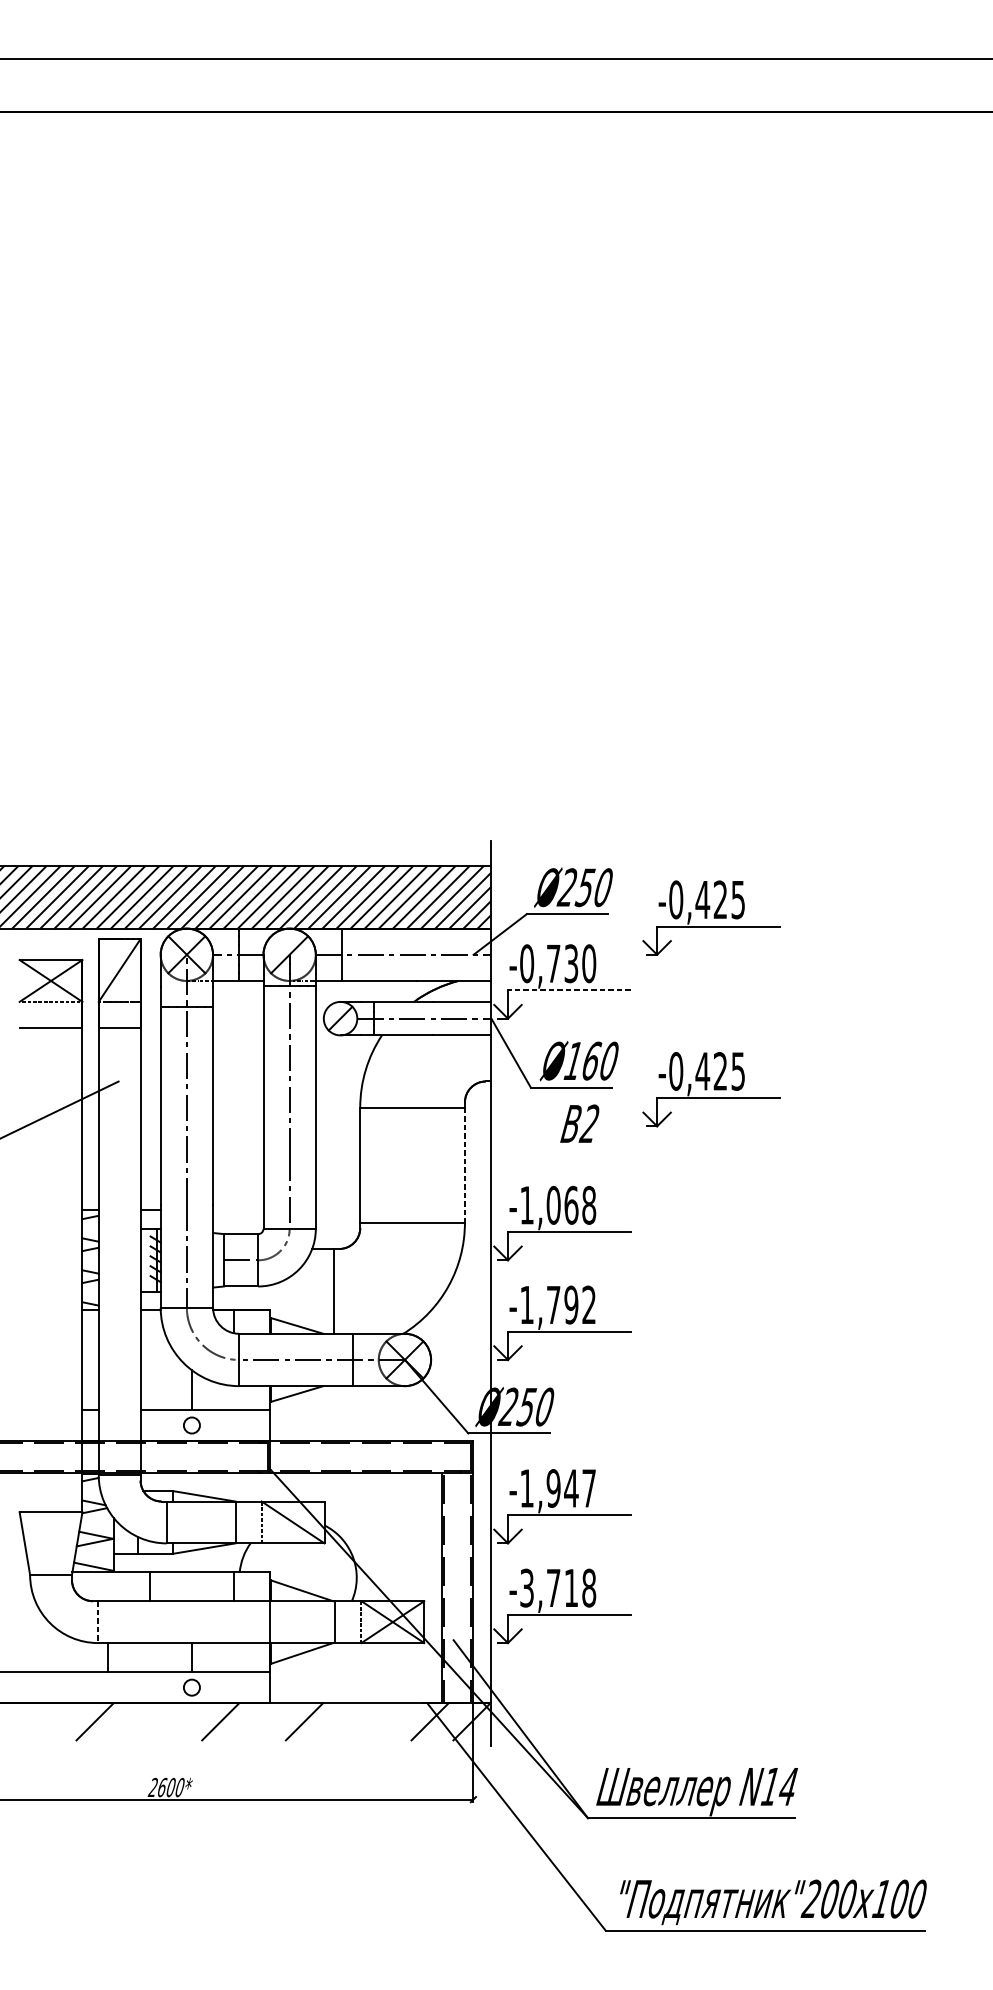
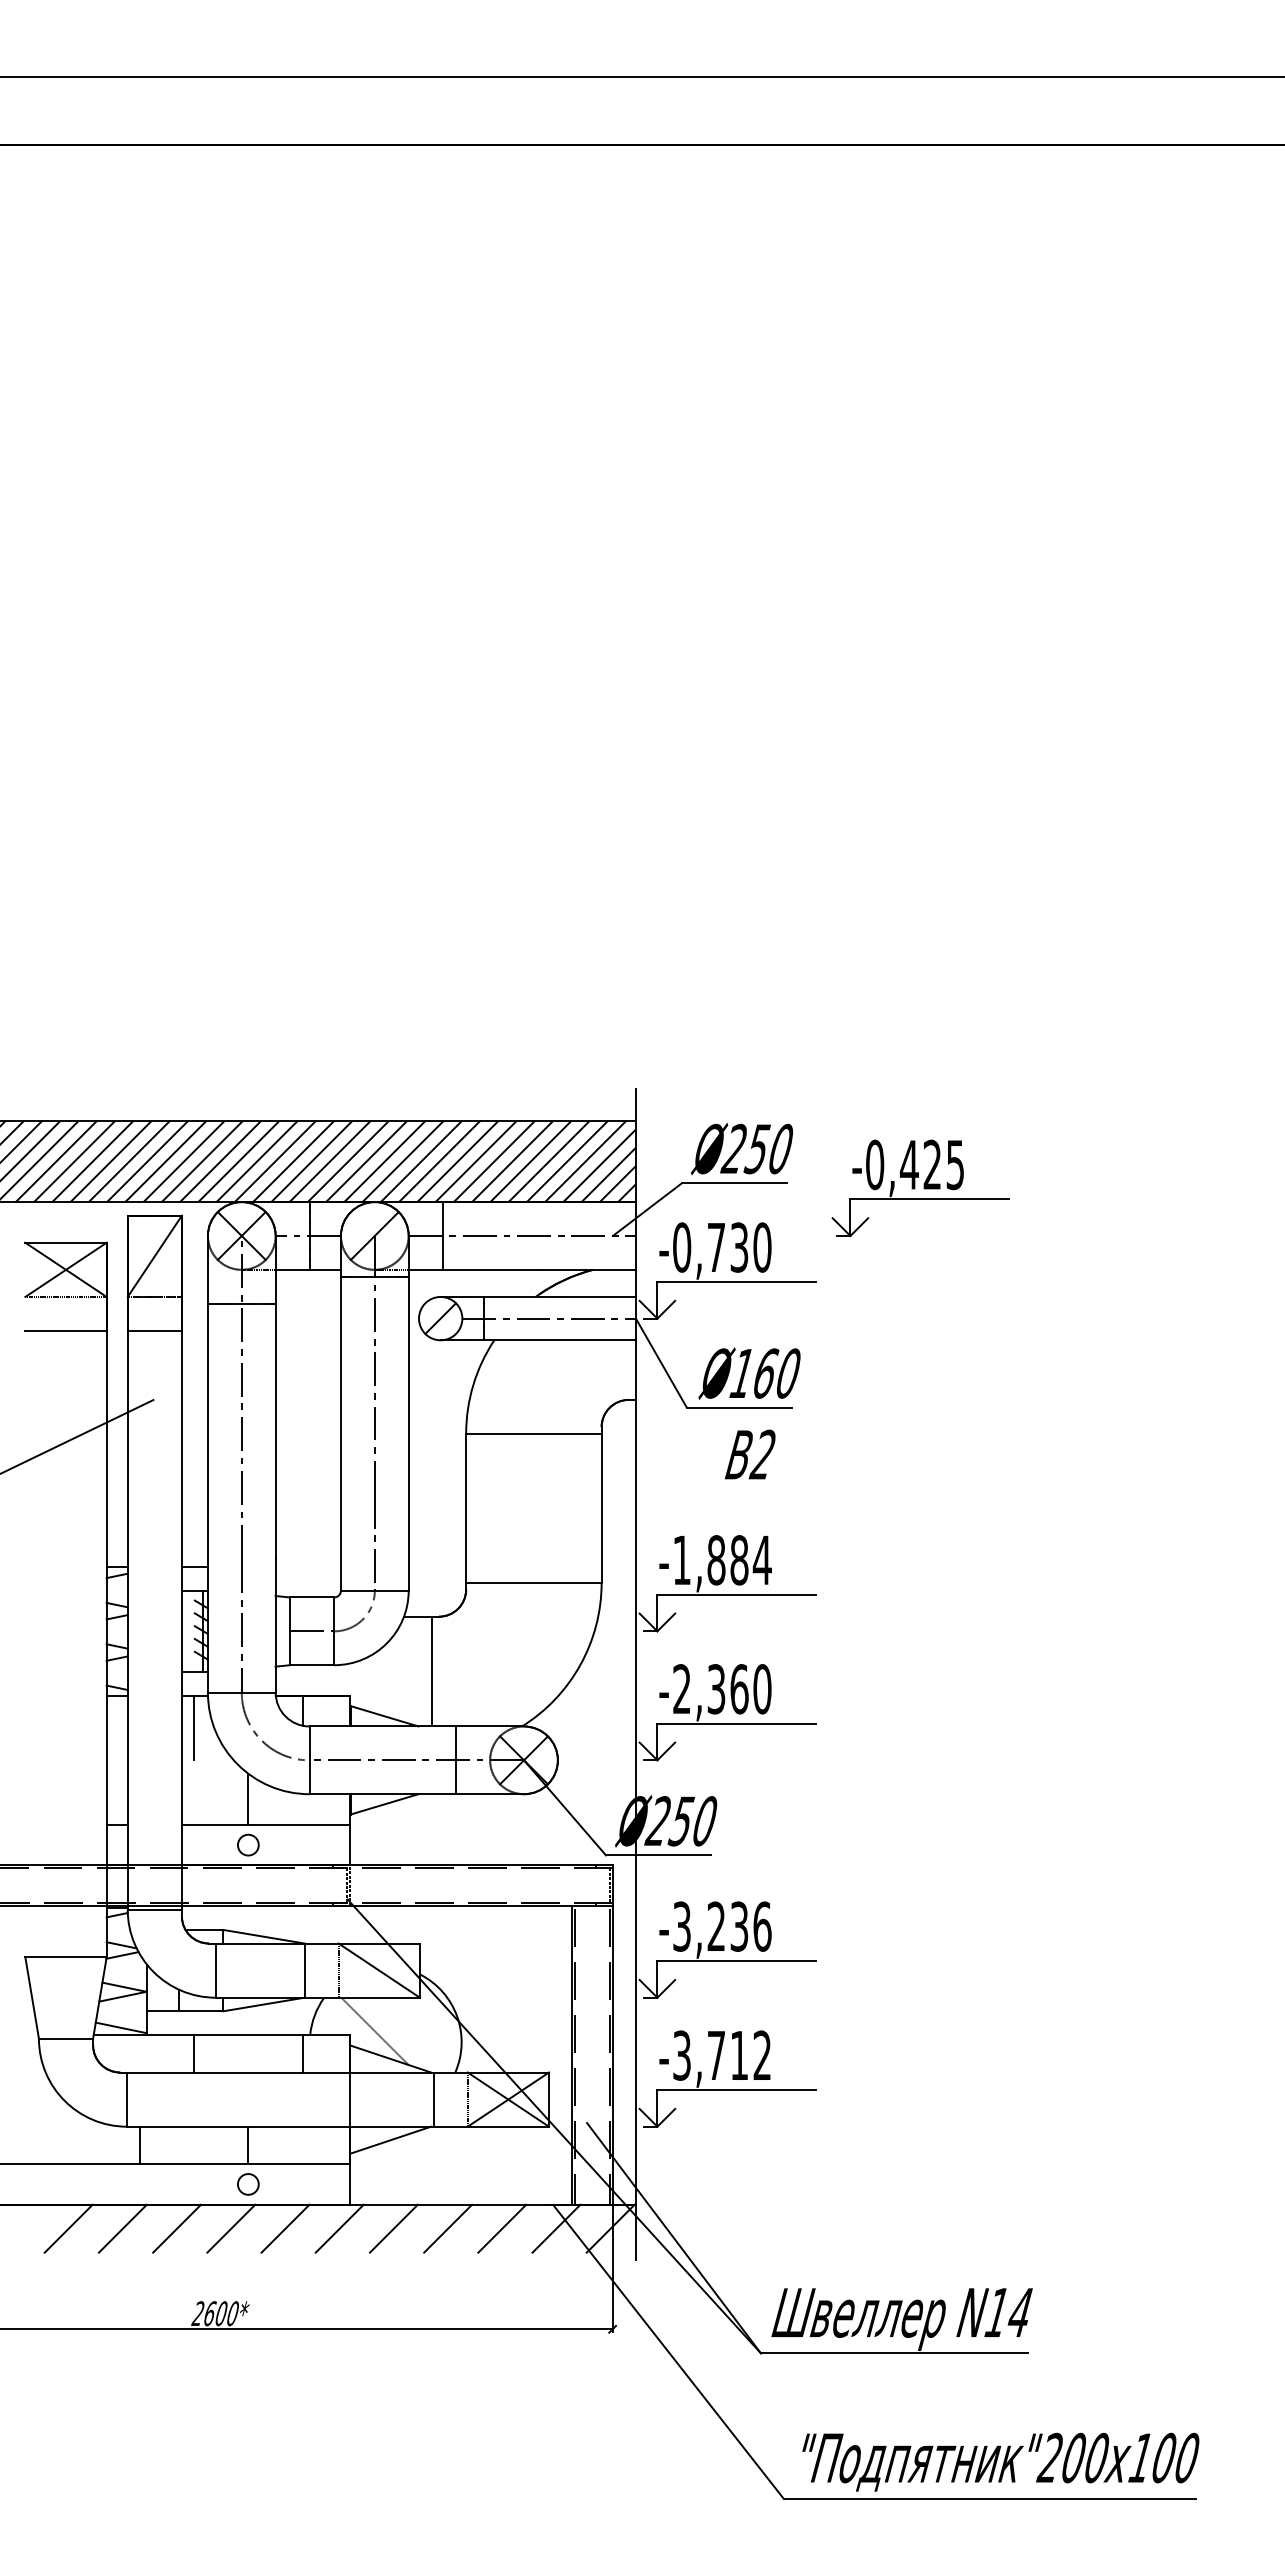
line: (569, 990) -> (736, 1282), dashed -> solid
part: (711, 1089) -> (920, 1410), removed
line: (464, 1165) -> (601, 1508), dashed -> solid
text: (571, 1205) -> (739, 1560), -1,068 -> -1,884
text: (558, 1305) -> (722, 1689), -1,792 -> -2,360
line: (150, 1334) -> (194, 1727), added
text: (558, 1488) -> (722, 1926), -1,947 -> -3,236
line: (289, 1568) -> (374, 2030), added
text: (589, 1588) -> (762, 2055), -3,718 -> -3,712
line: (98, 1622) -> (127, 2100), dashed -> solid
line: (52, 1721) -> (68, 2228), added
line: (137, 1721) -> (177, 2228), added
line: (178, 1721) -> (231, 2228), added
line: (262, 1721) -> (339, 2228), added
line: (346, 1721) -> (448, 2228), added
line: (388, 1721) -> (502, 2228), added

